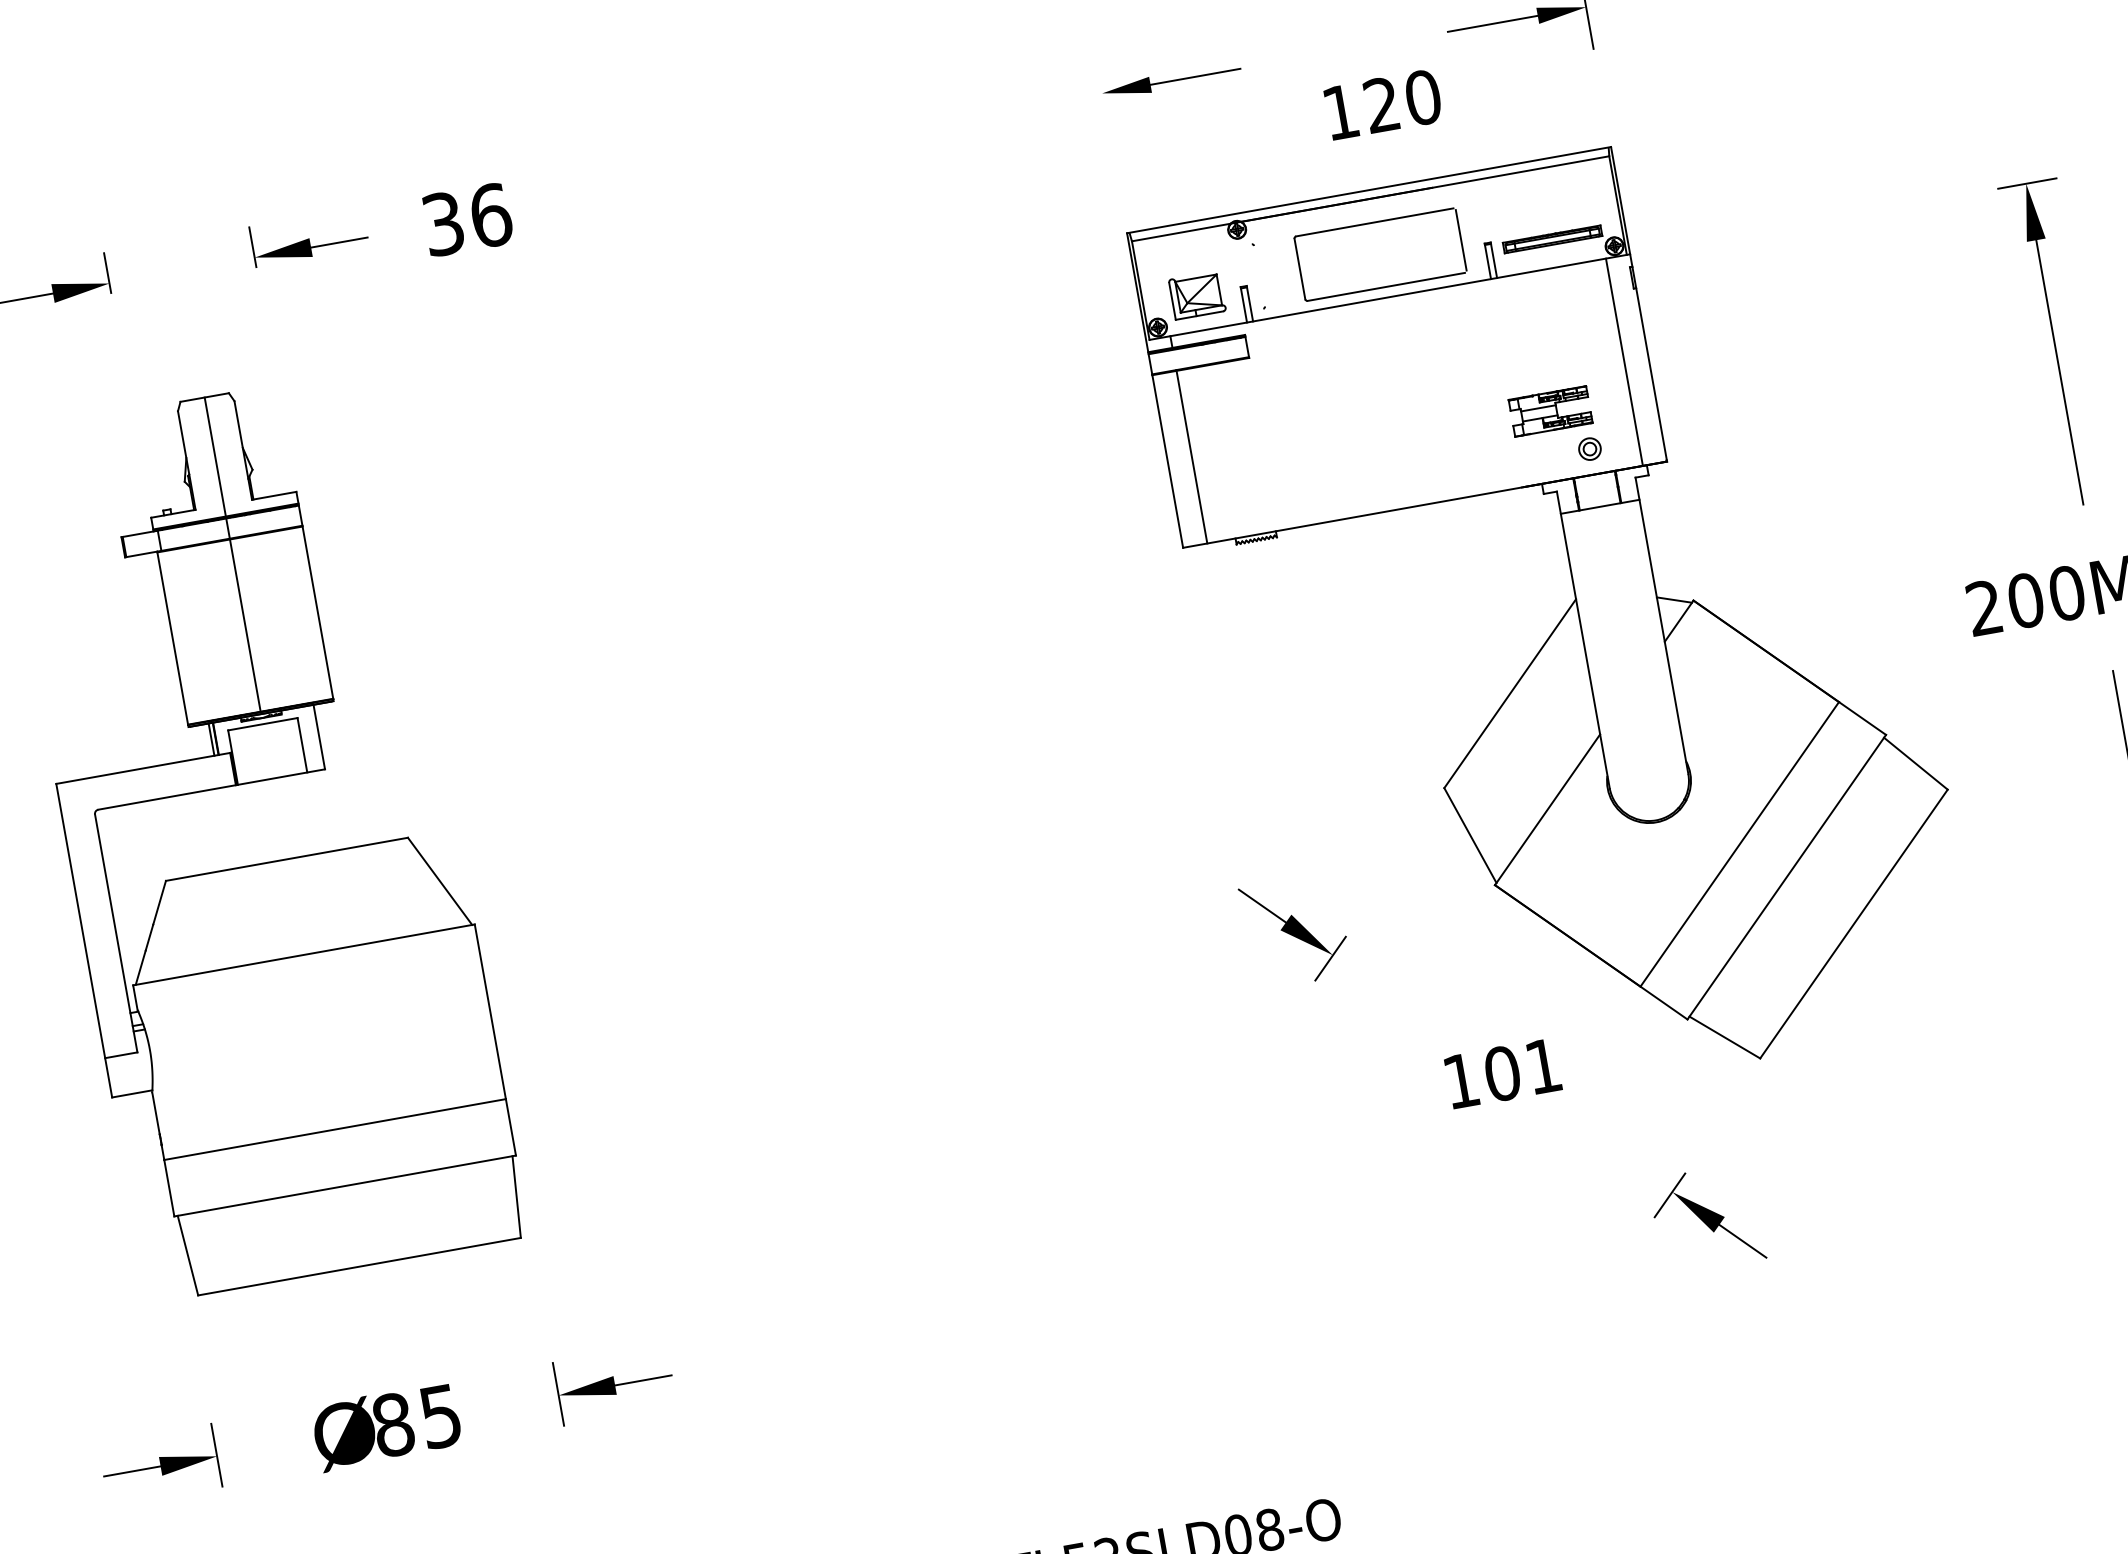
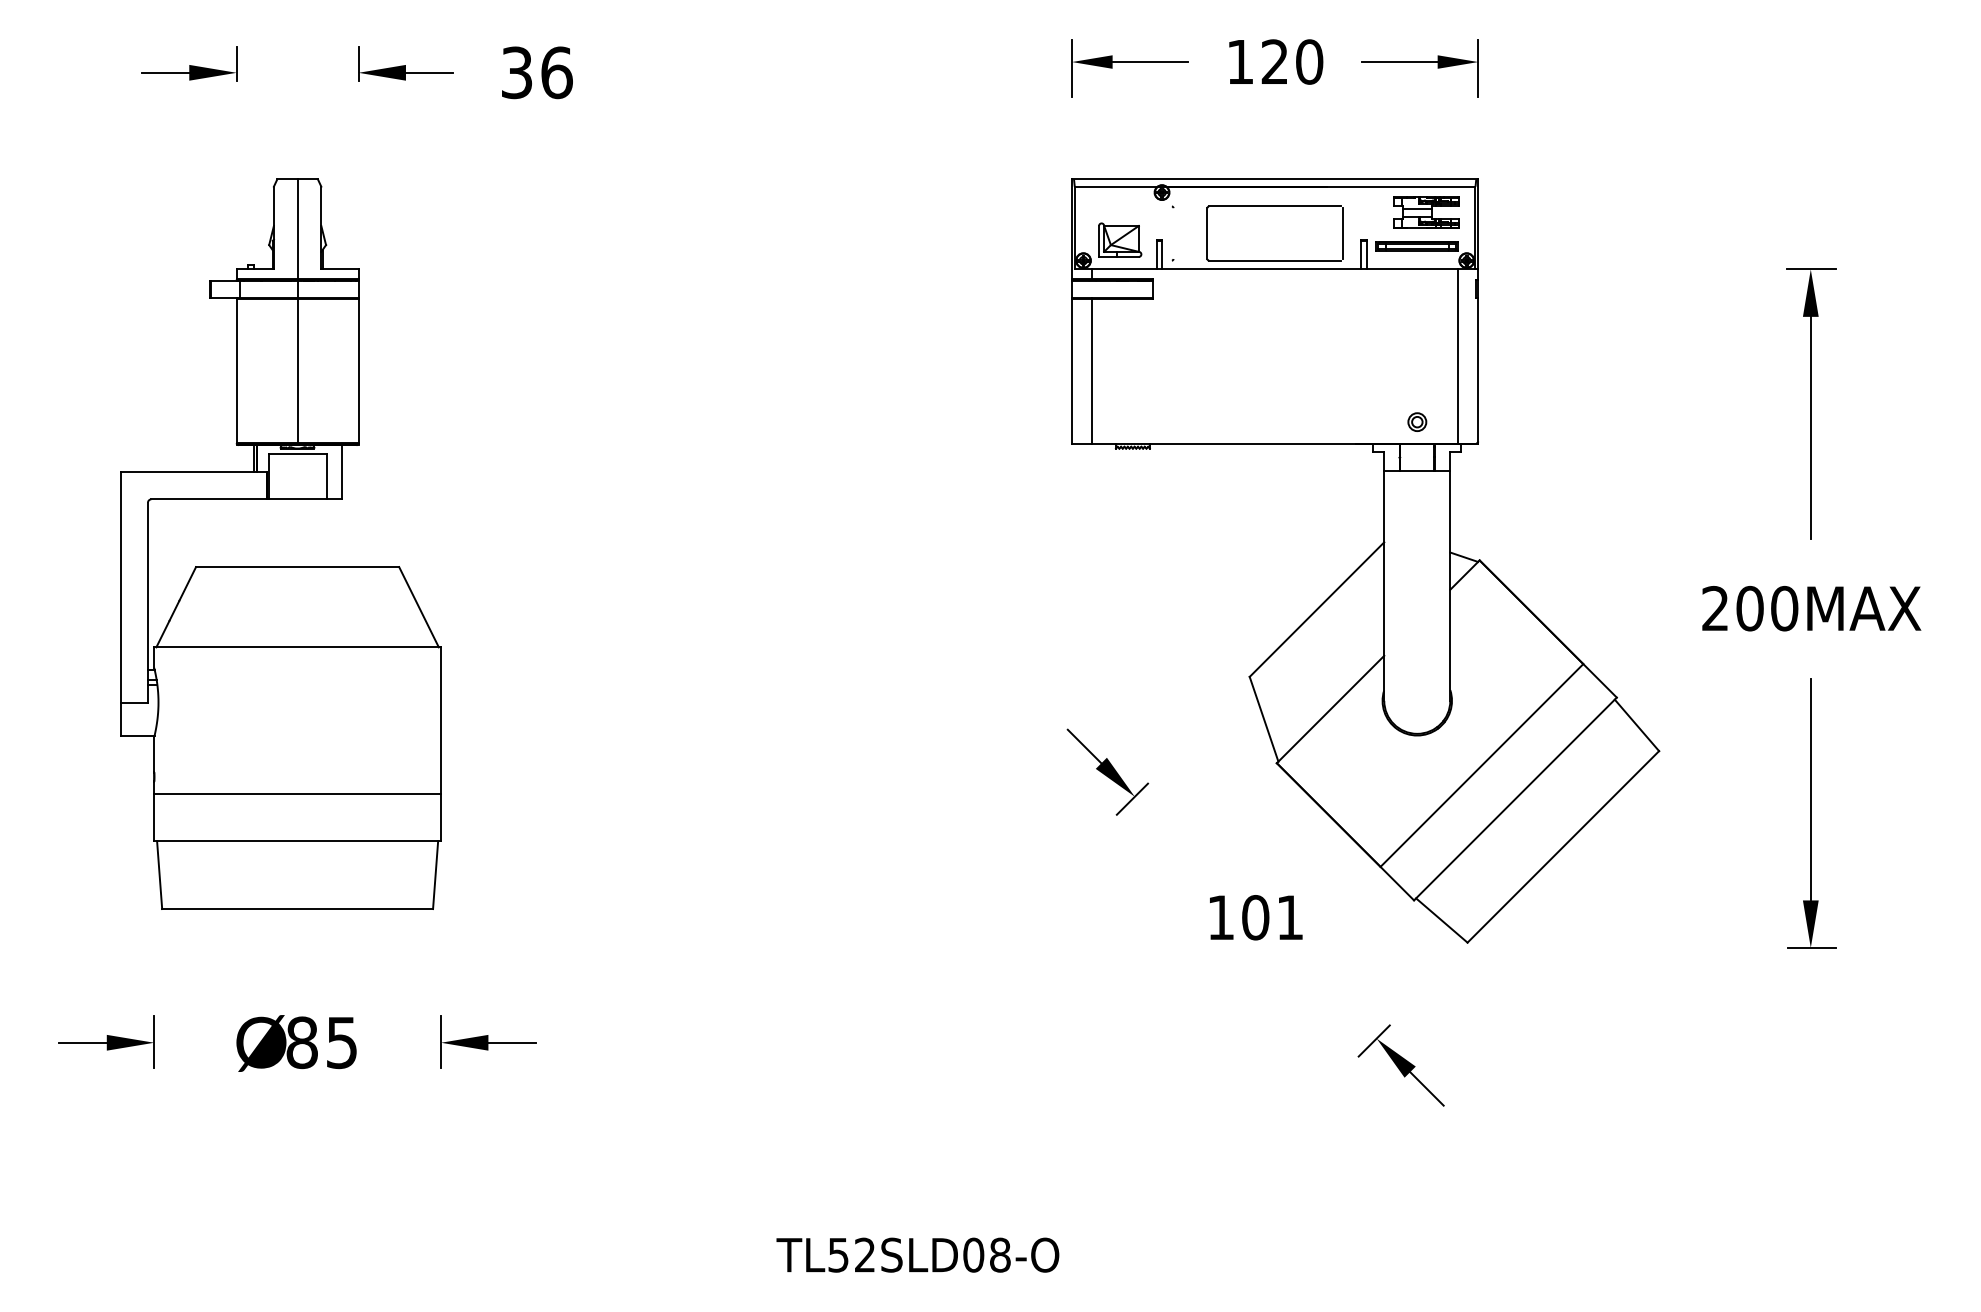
line: (1102, 101) -> (1071, 68), added
text: (1383, 104) -> (1276, 61), moved
part: (1550, 411) -> (1426, 212), moved

